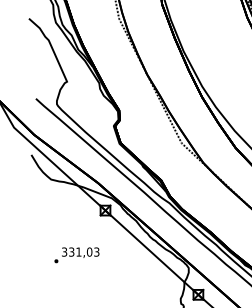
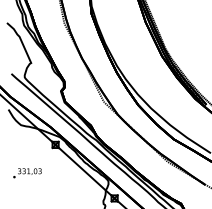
text: (76, 255) -> (27, 173), moved

